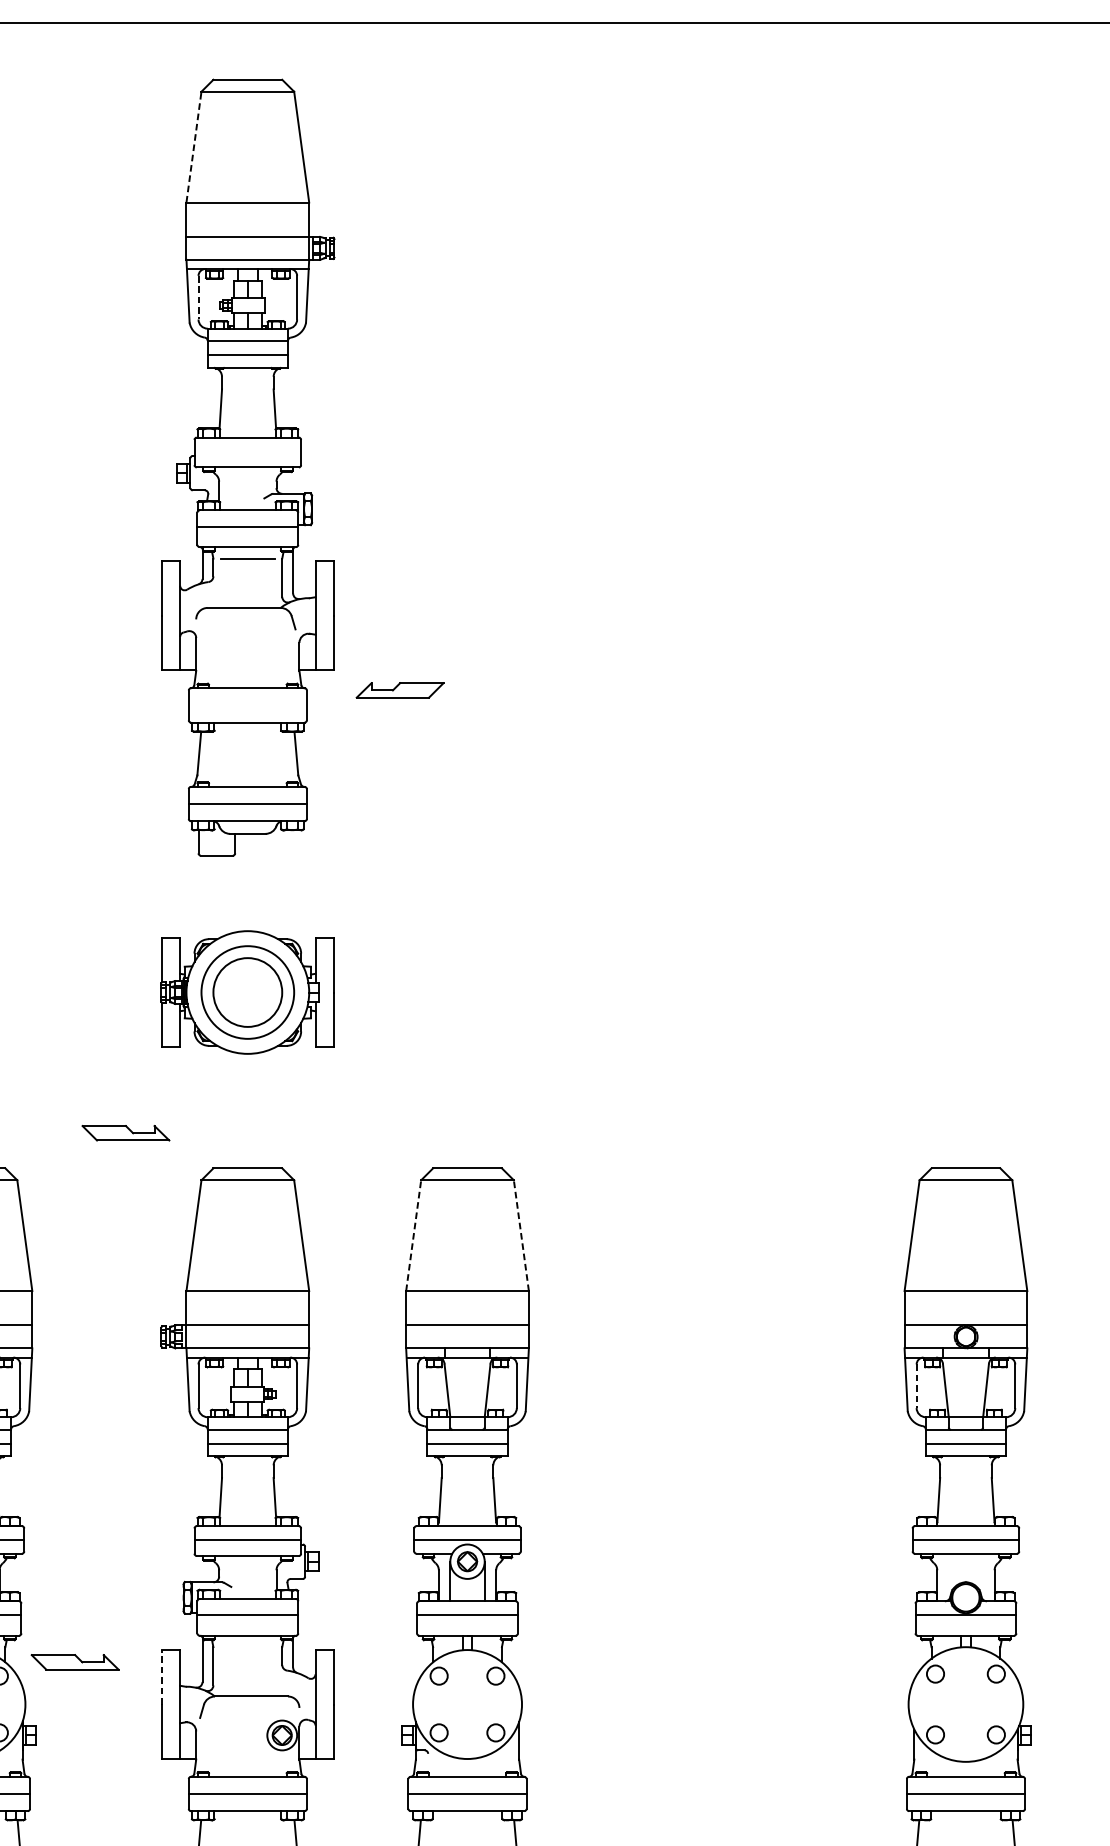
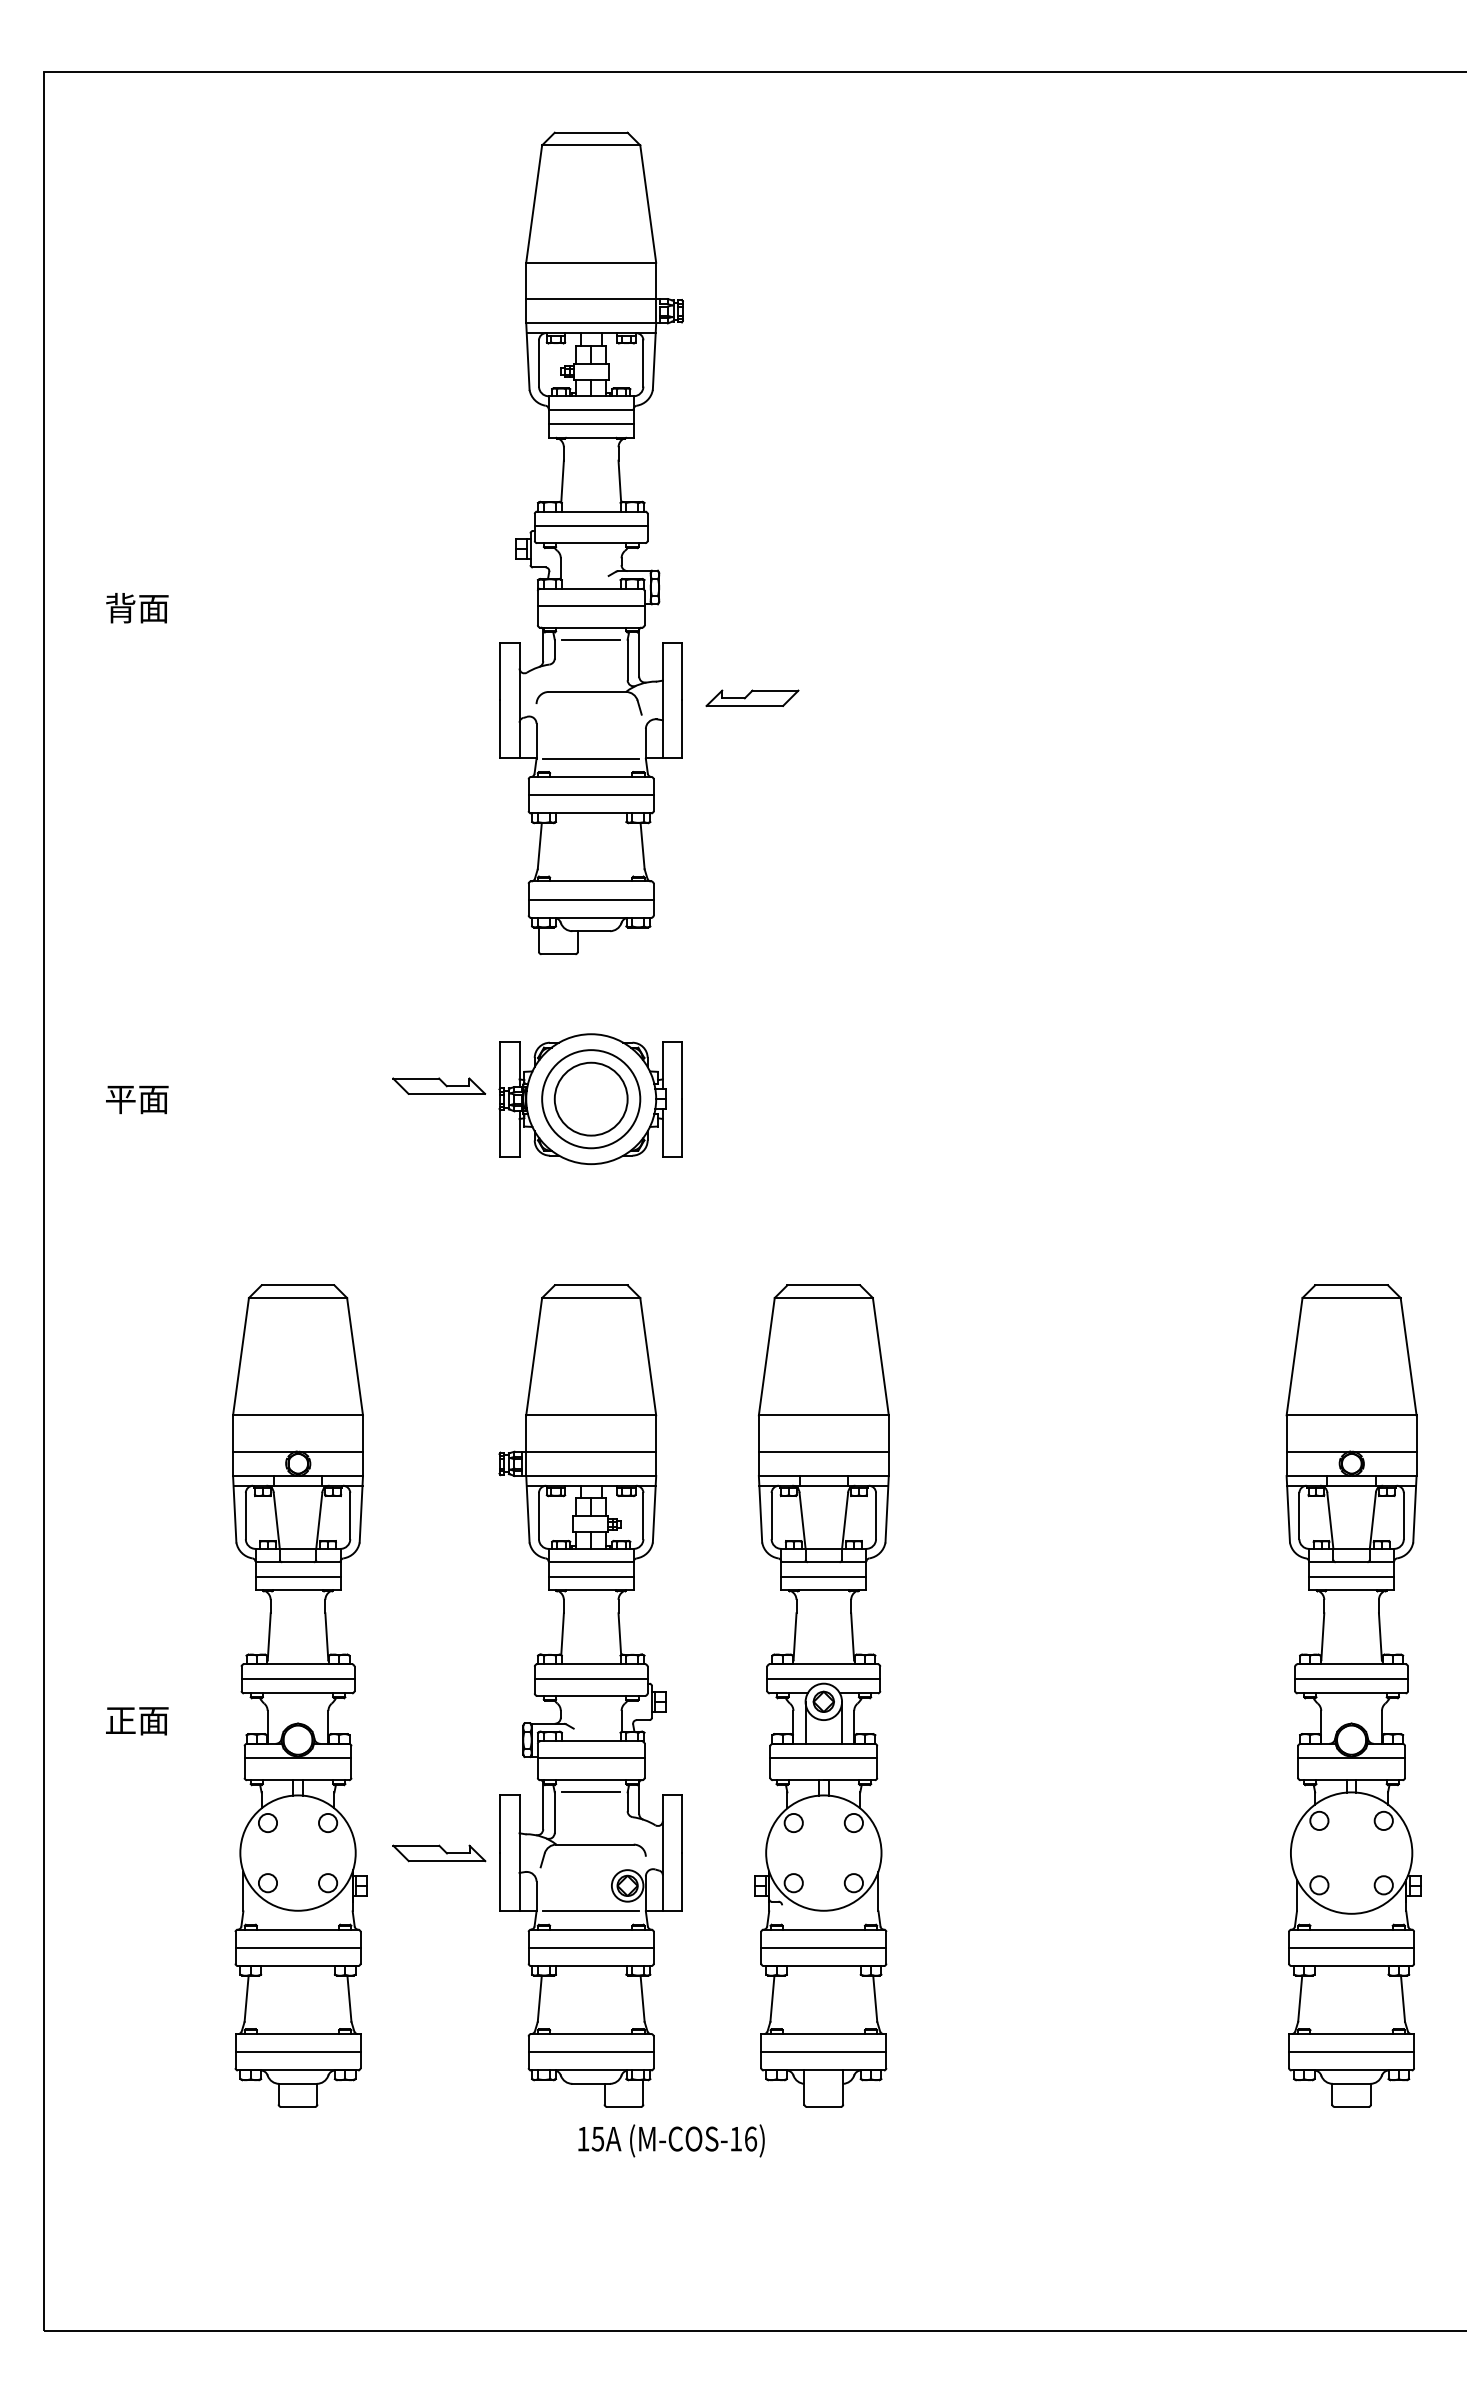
line: (194, 146) -> (534, 203), dashed -> solid
line: (198, 297) -> (538, 363), dashed -> solid
line: (247, 451) -> (590, 526), added
line: (248, 670) -> (591, 758), added
part: (400, 689) -> (752, 697), moved
line: (247, 705) -> (590, 795), added
part: (126, 1132) -> (439, 1085), moved
line: (413, 1235) -> (766, 1356), dashed -> solid
line: (521, 1235) -> (880, 1356), dashed -> solid
line: (916, 1386) -> (1299, 1516), dashed -> solid
line: (247, 1647) -> (590, 1792), added
part: (75, 1662) -> (439, 1853), moved
line: (162, 1677) -> (500, 1824), dashed -> solid
line: (248, 1759) -> (591, 1911), added

